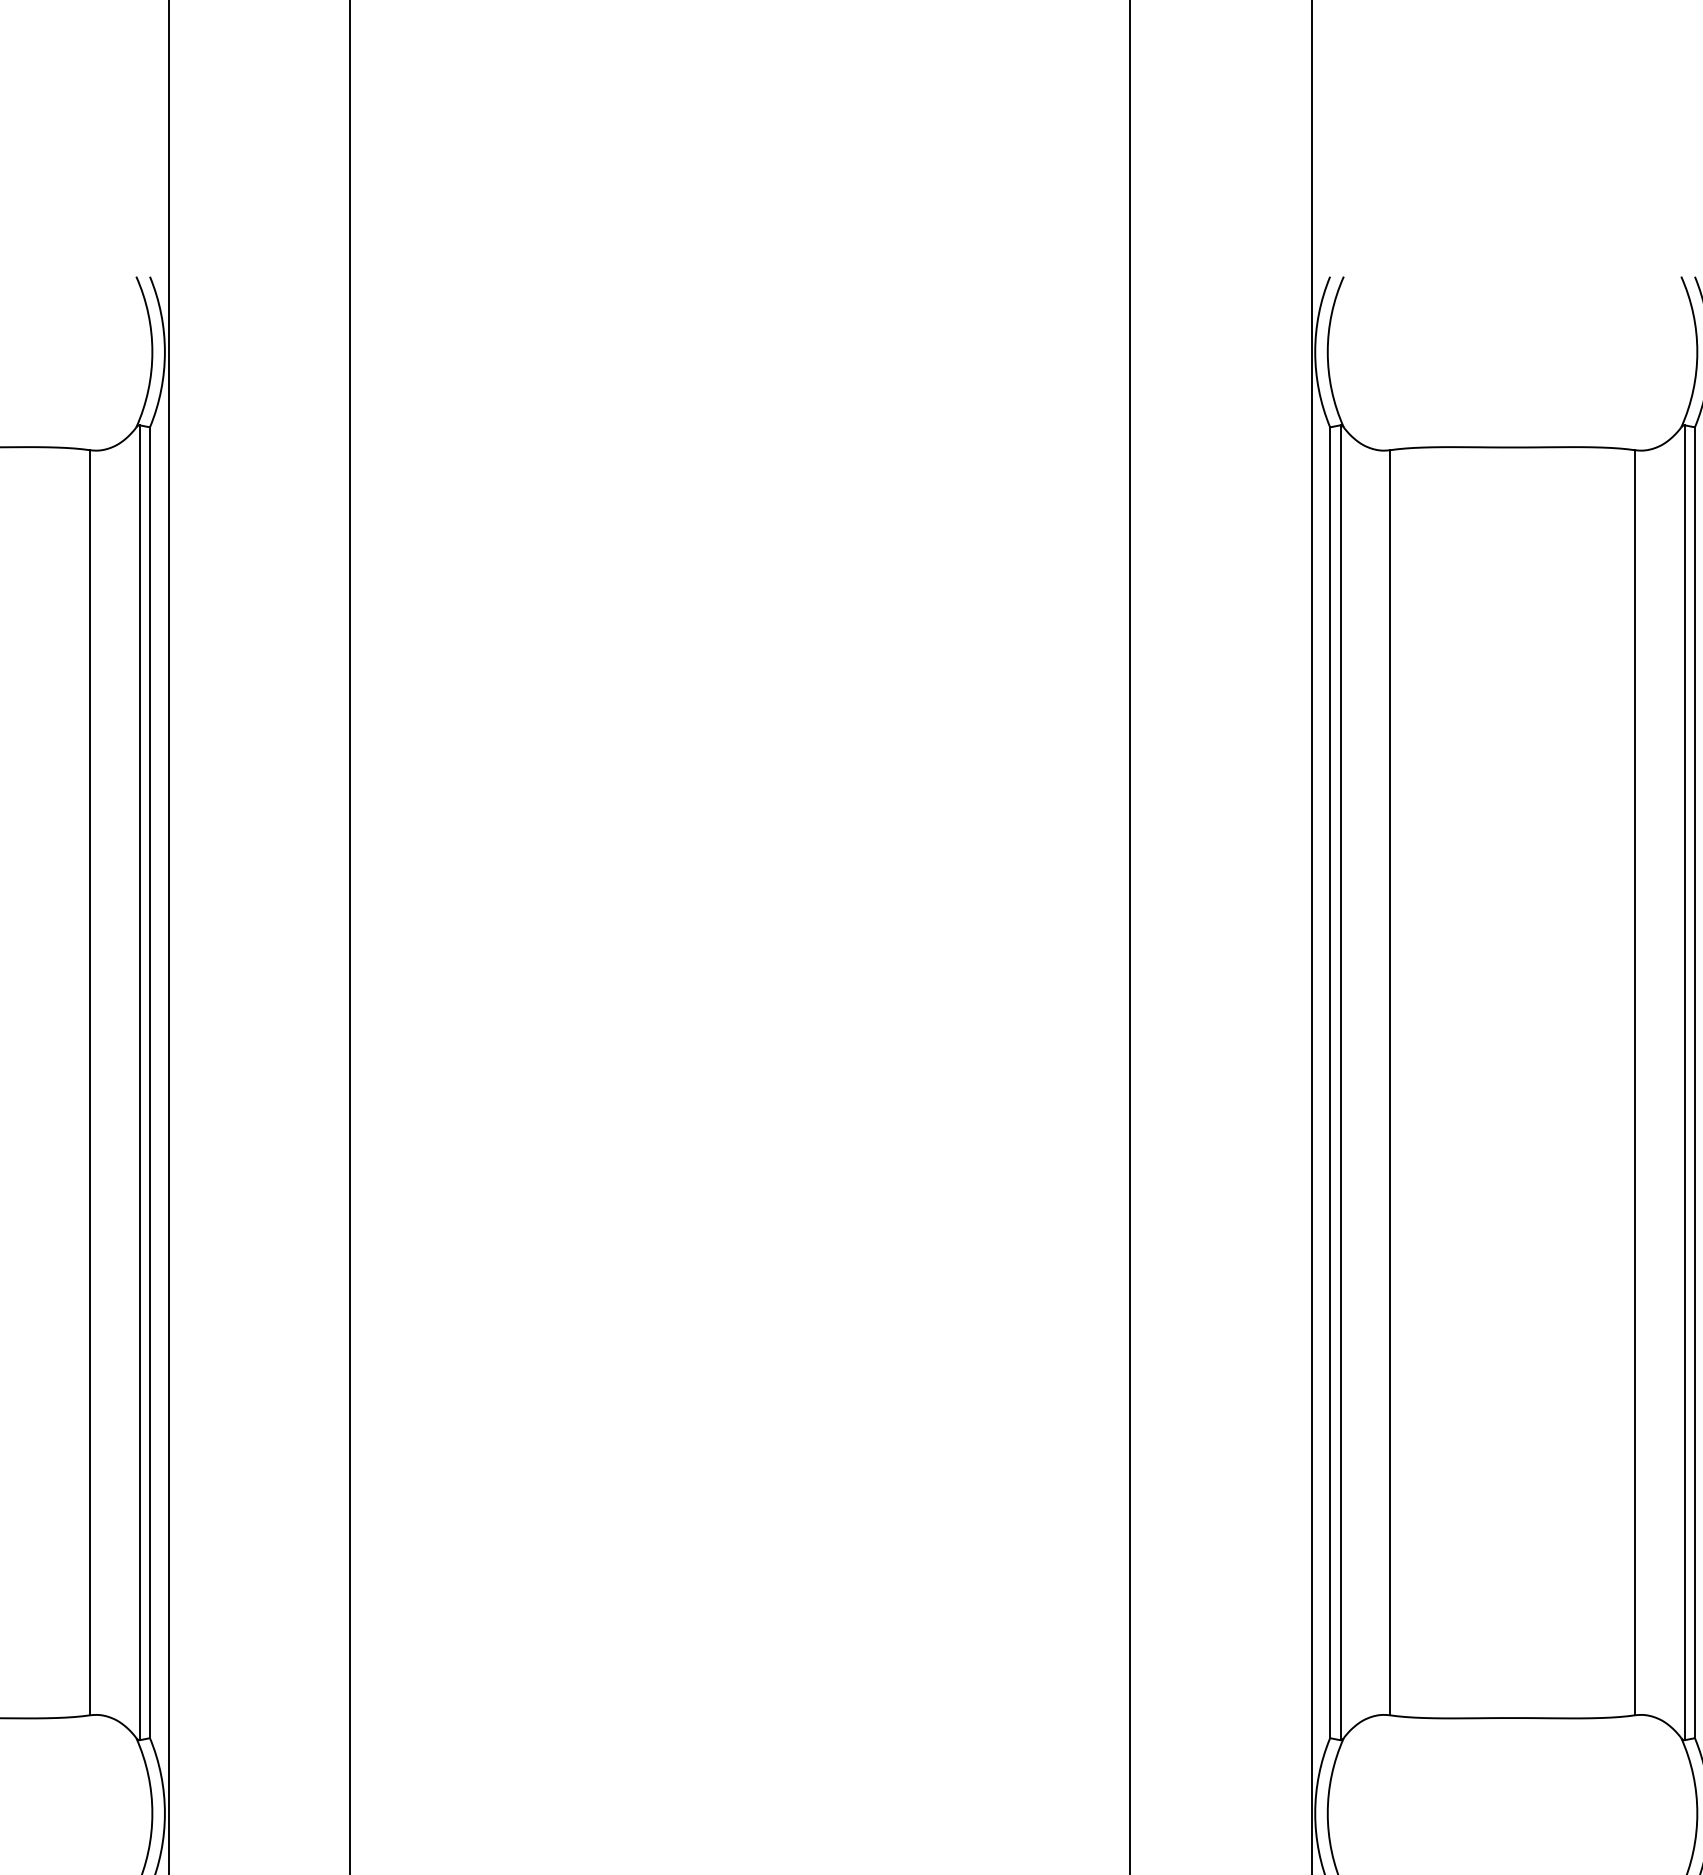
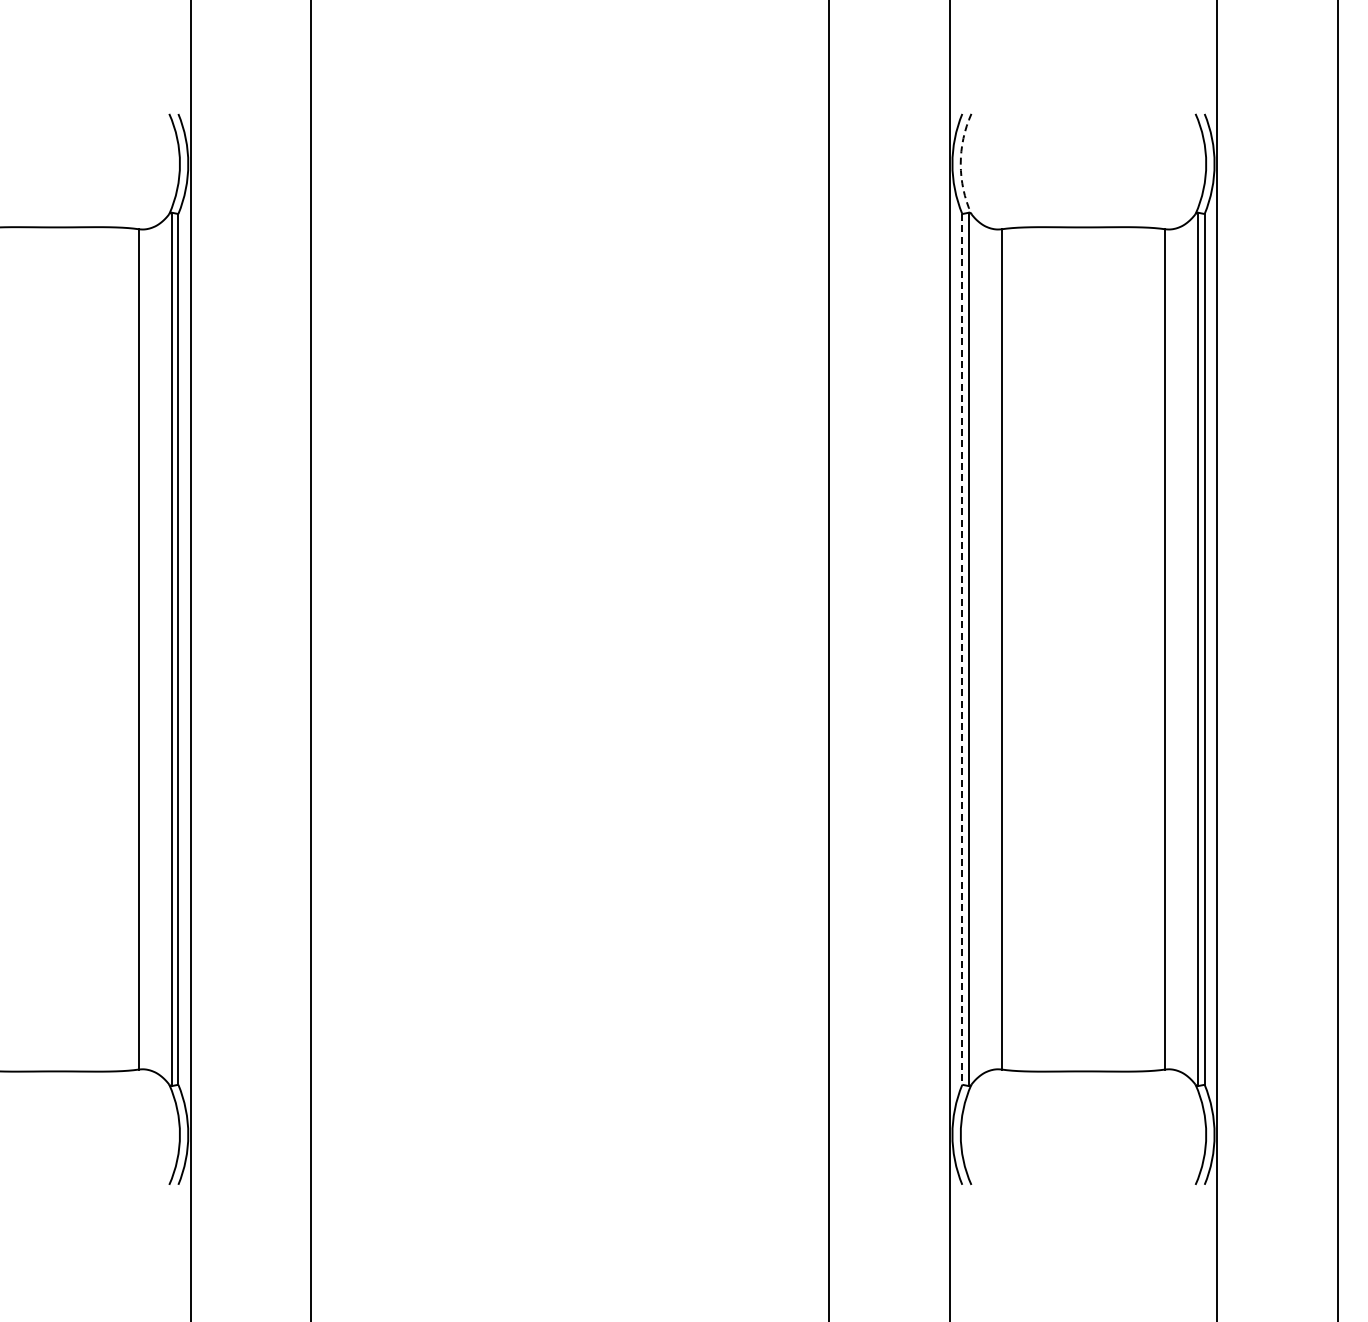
arc: (1327, 352) -> (960, 164), solid -> dashed
line: (1330, 1082) -> (962, 649), solid -> dashed

